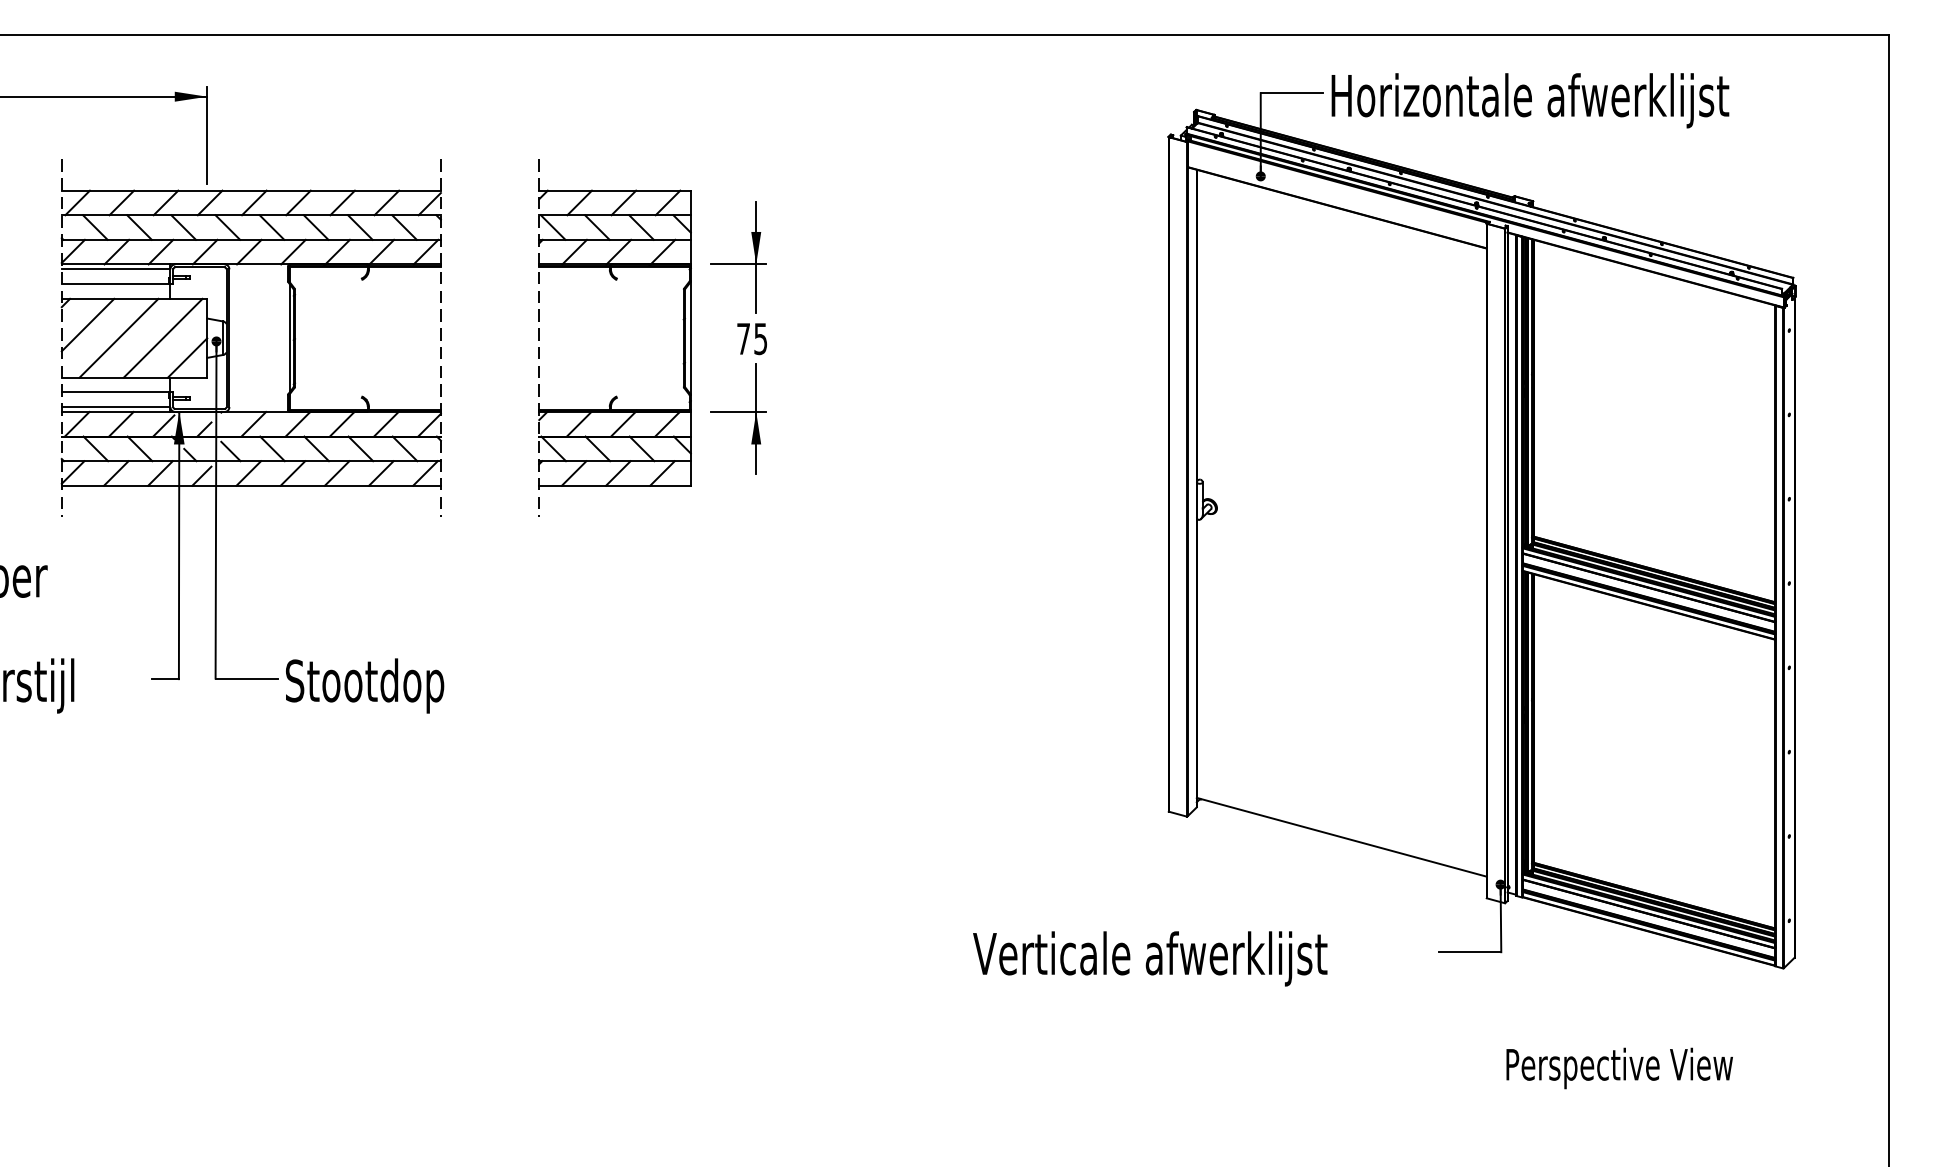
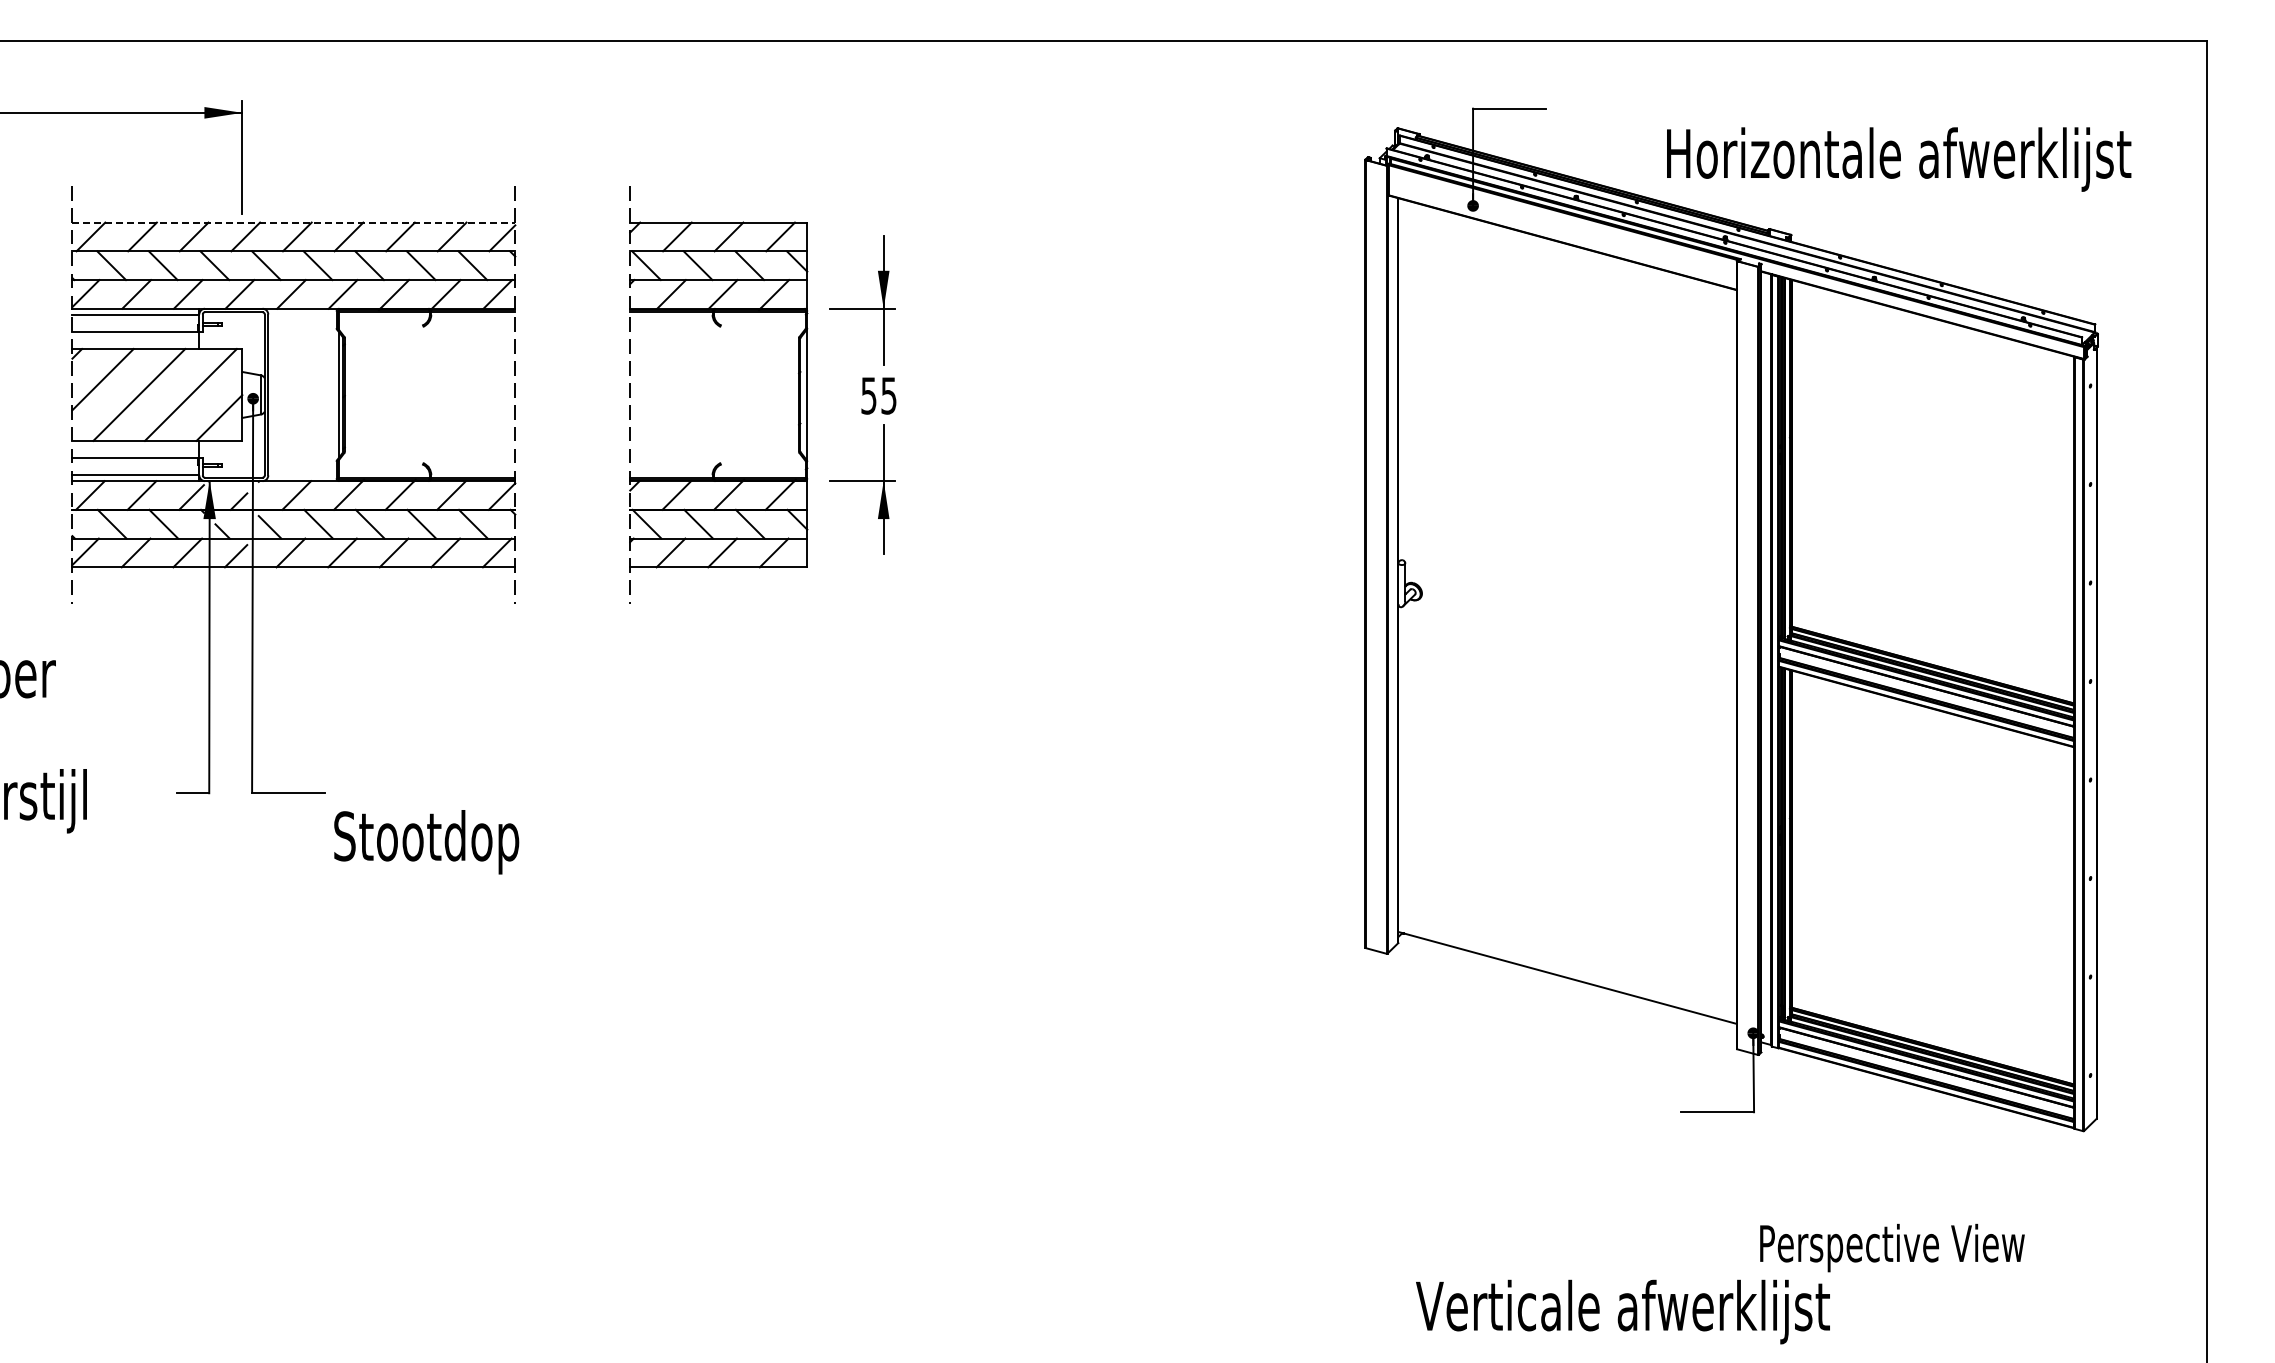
text: (1530, 100) -> (1899, 159), moved
line: (251, 190) -> (294, 222), solid -> dashed
text: (743, 338) -> (868, 395), 75 -> 55
text: (364, 686) -> (426, 842), moved
text: (1149, 958) -> (1622, 1311), moved

